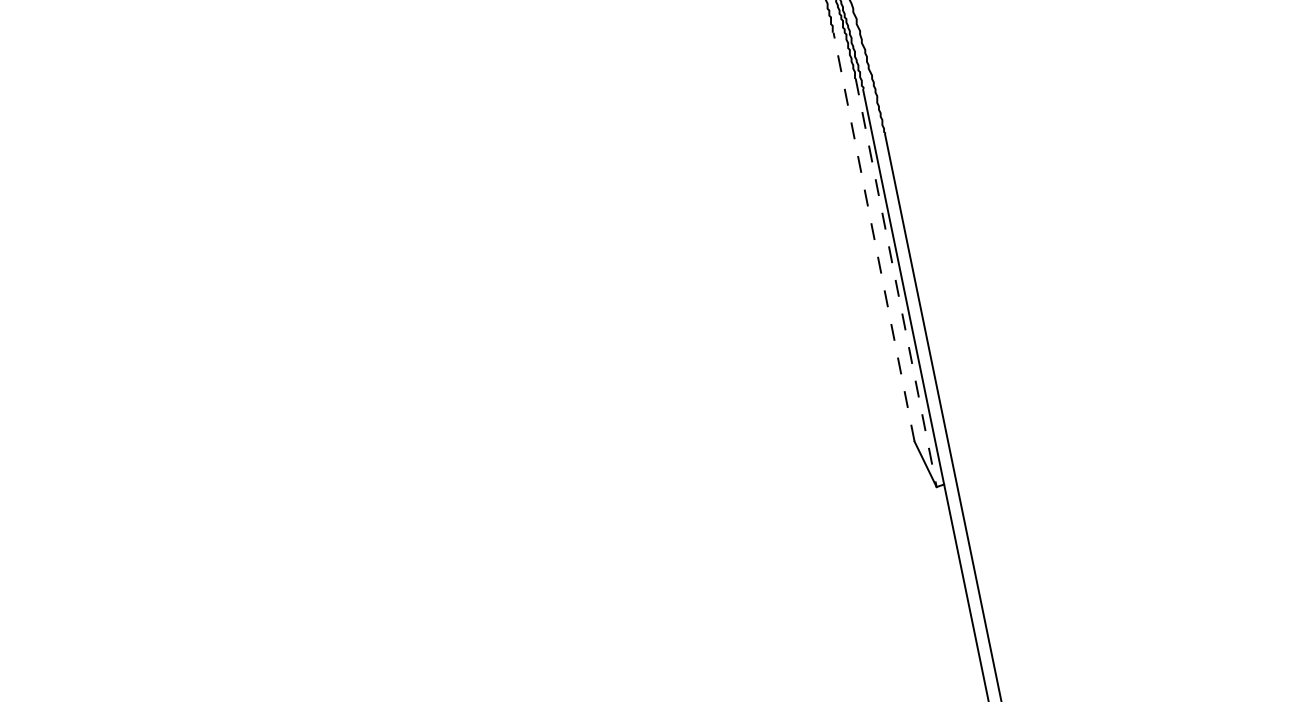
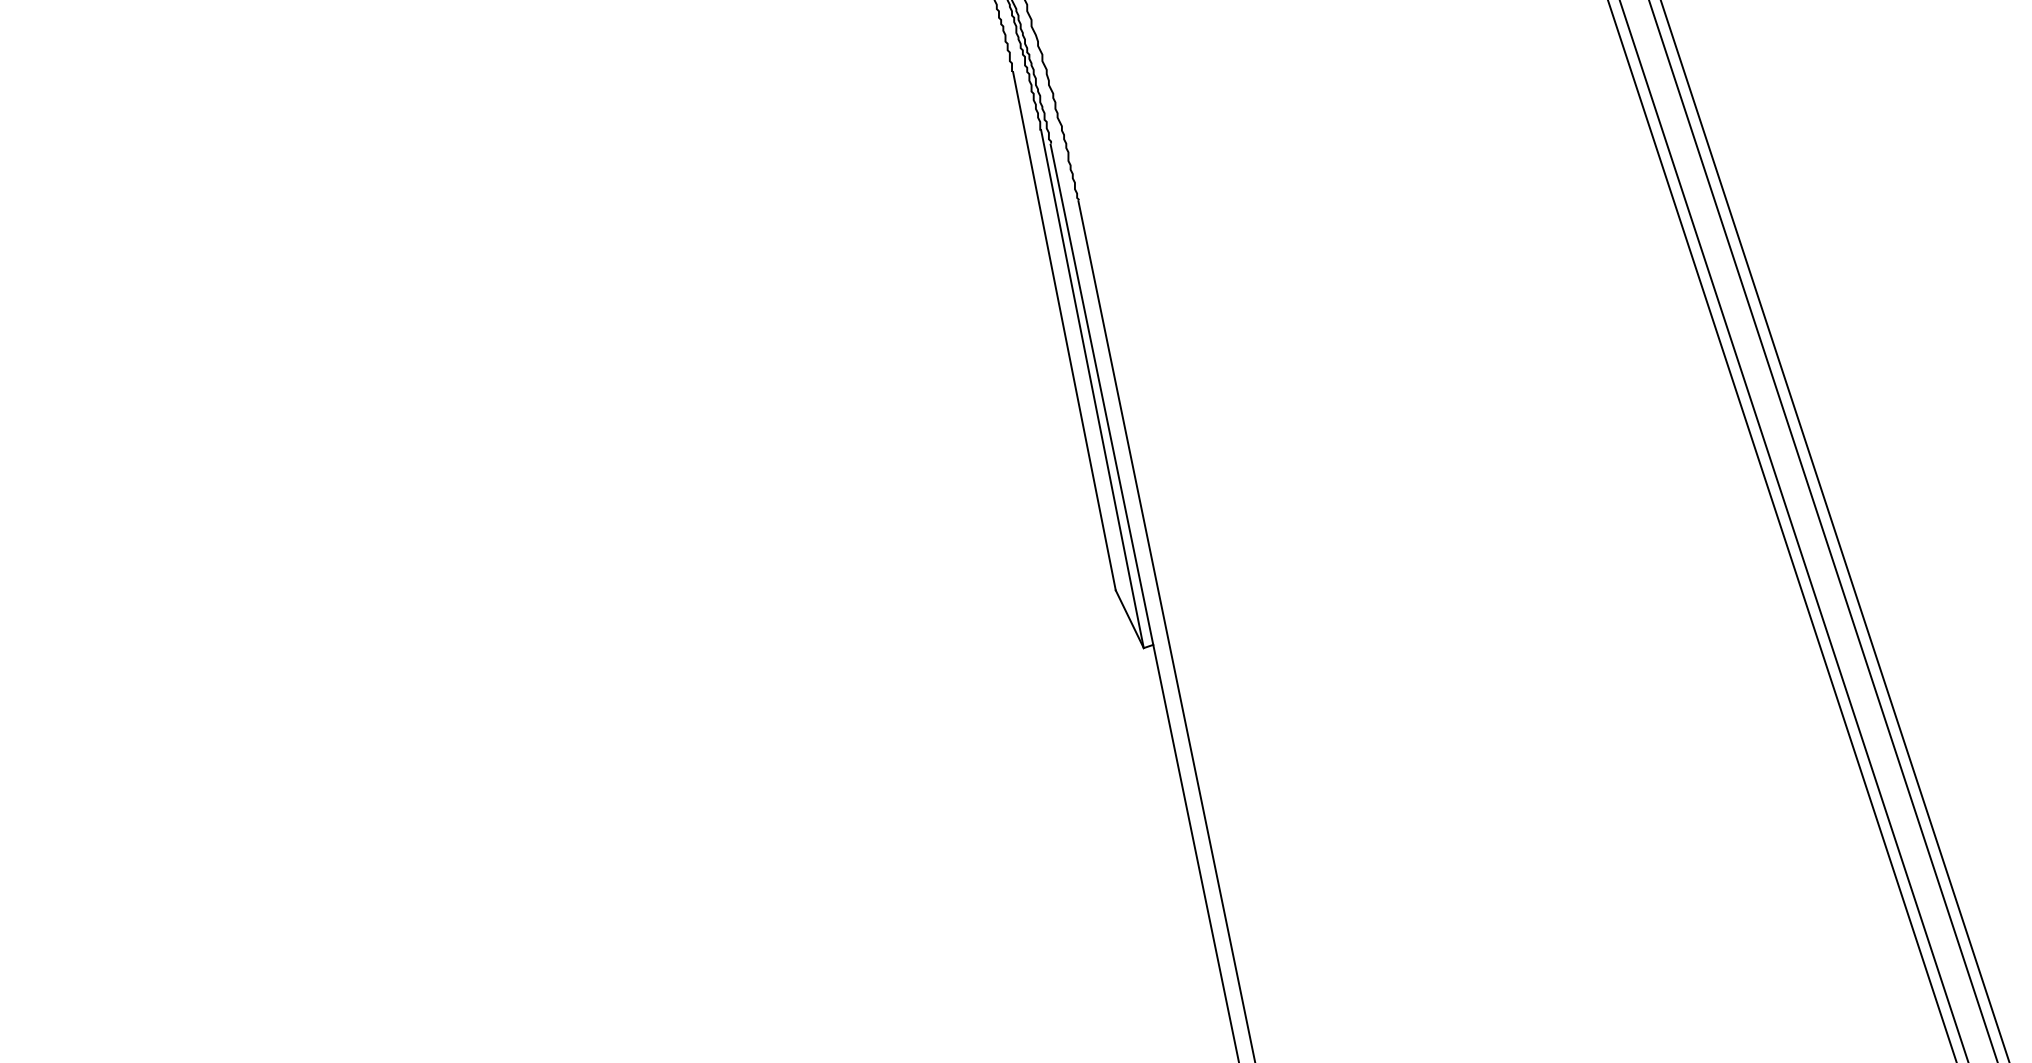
line: (874, 236) -> (1064, 330), dashed -> solid
line: (896, 283) -> (1092, 389), dashed -> solid

